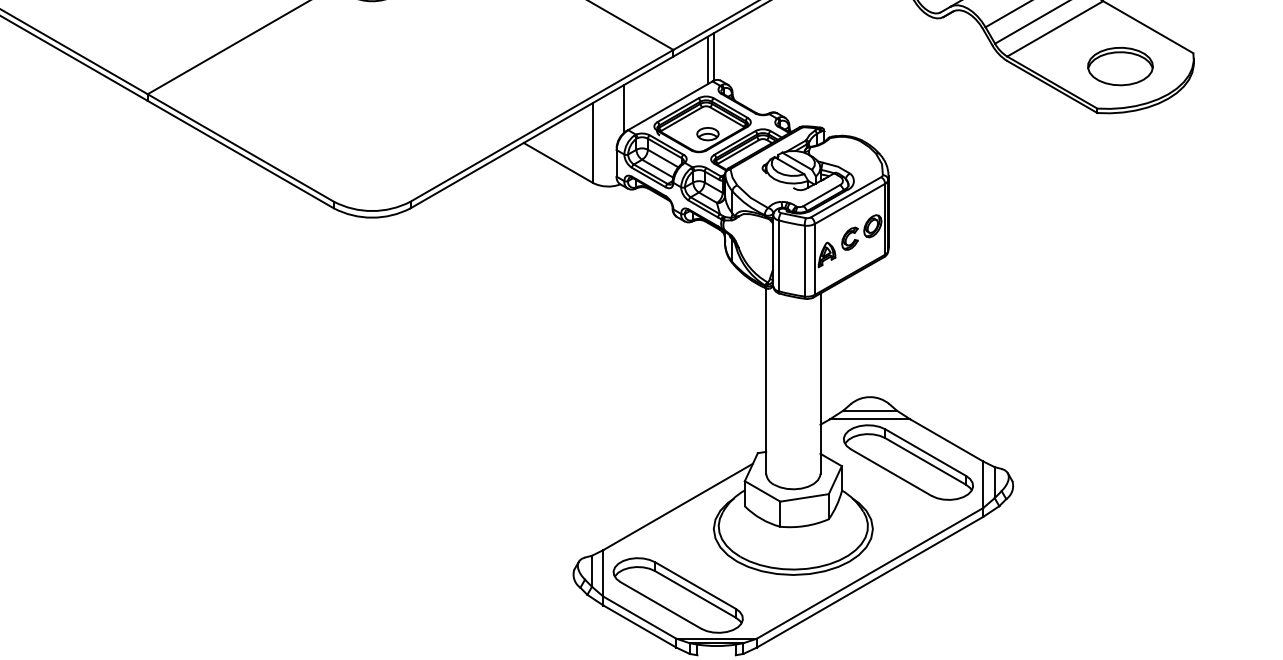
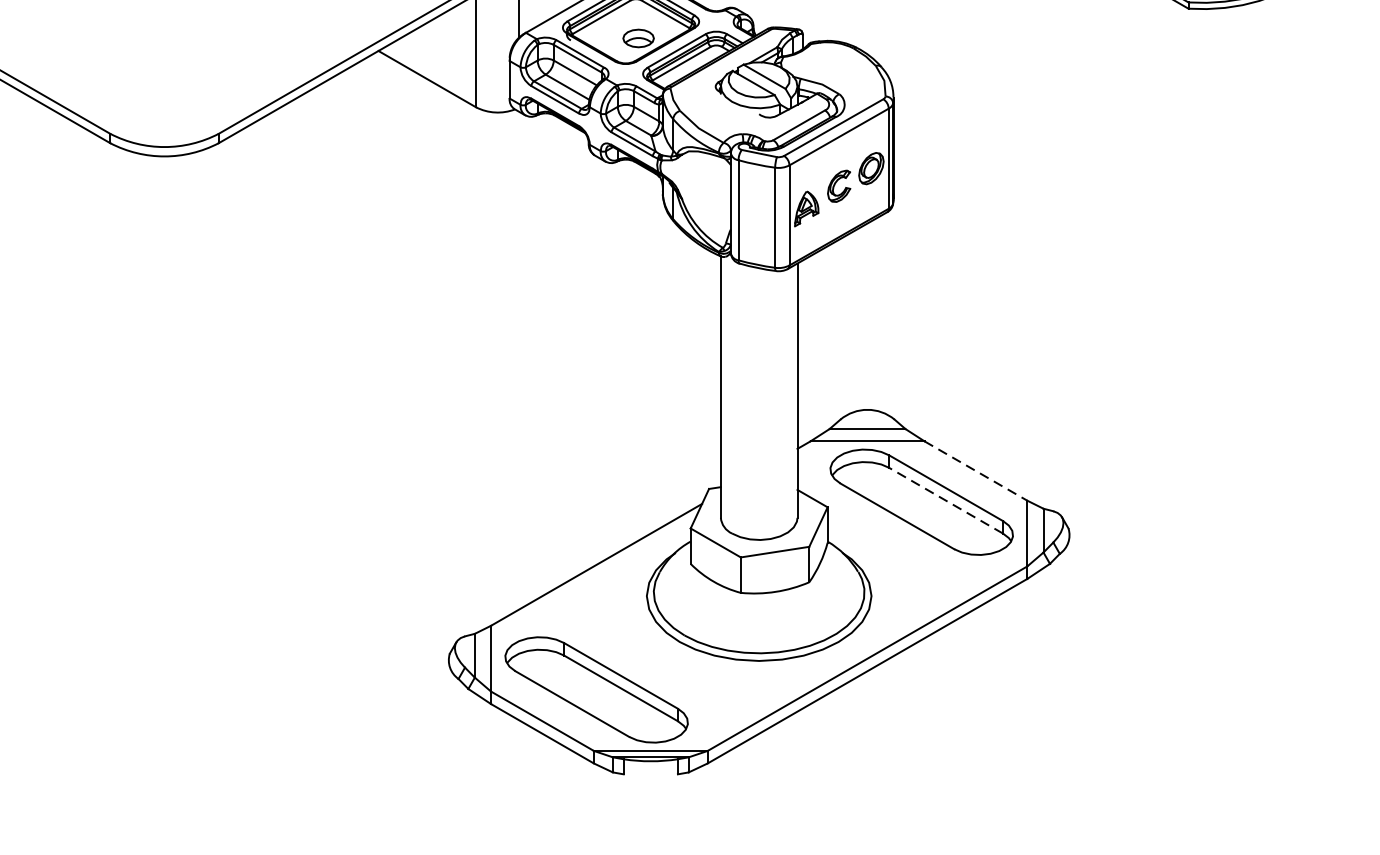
line: (947, 440) -> (976, 471), solid -> dashed
line: (925, 461) -> (945, 500), solid -> dashed

